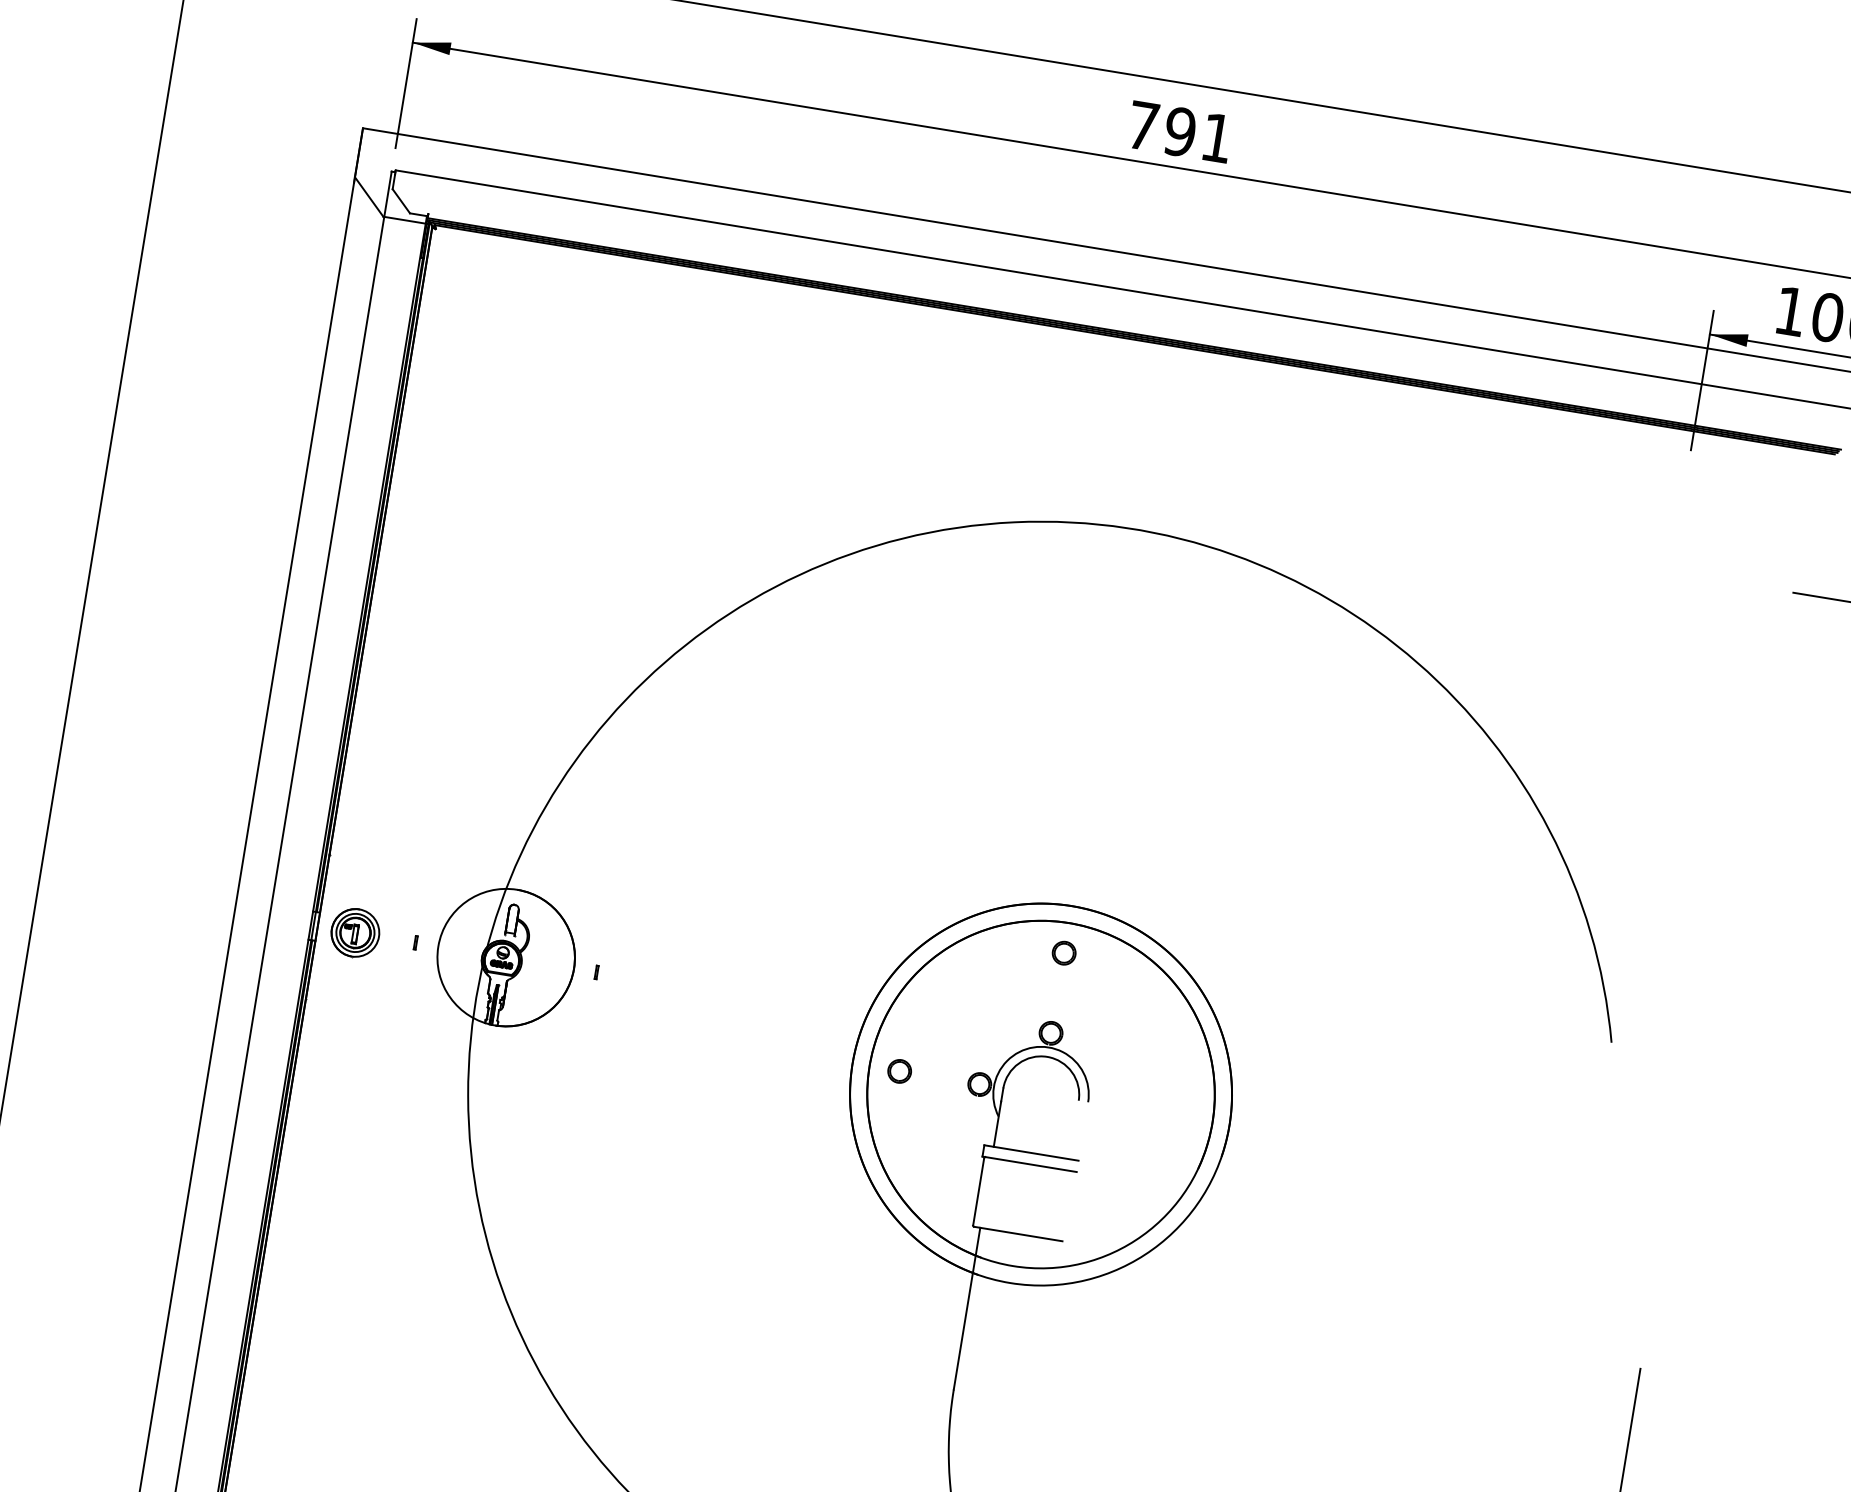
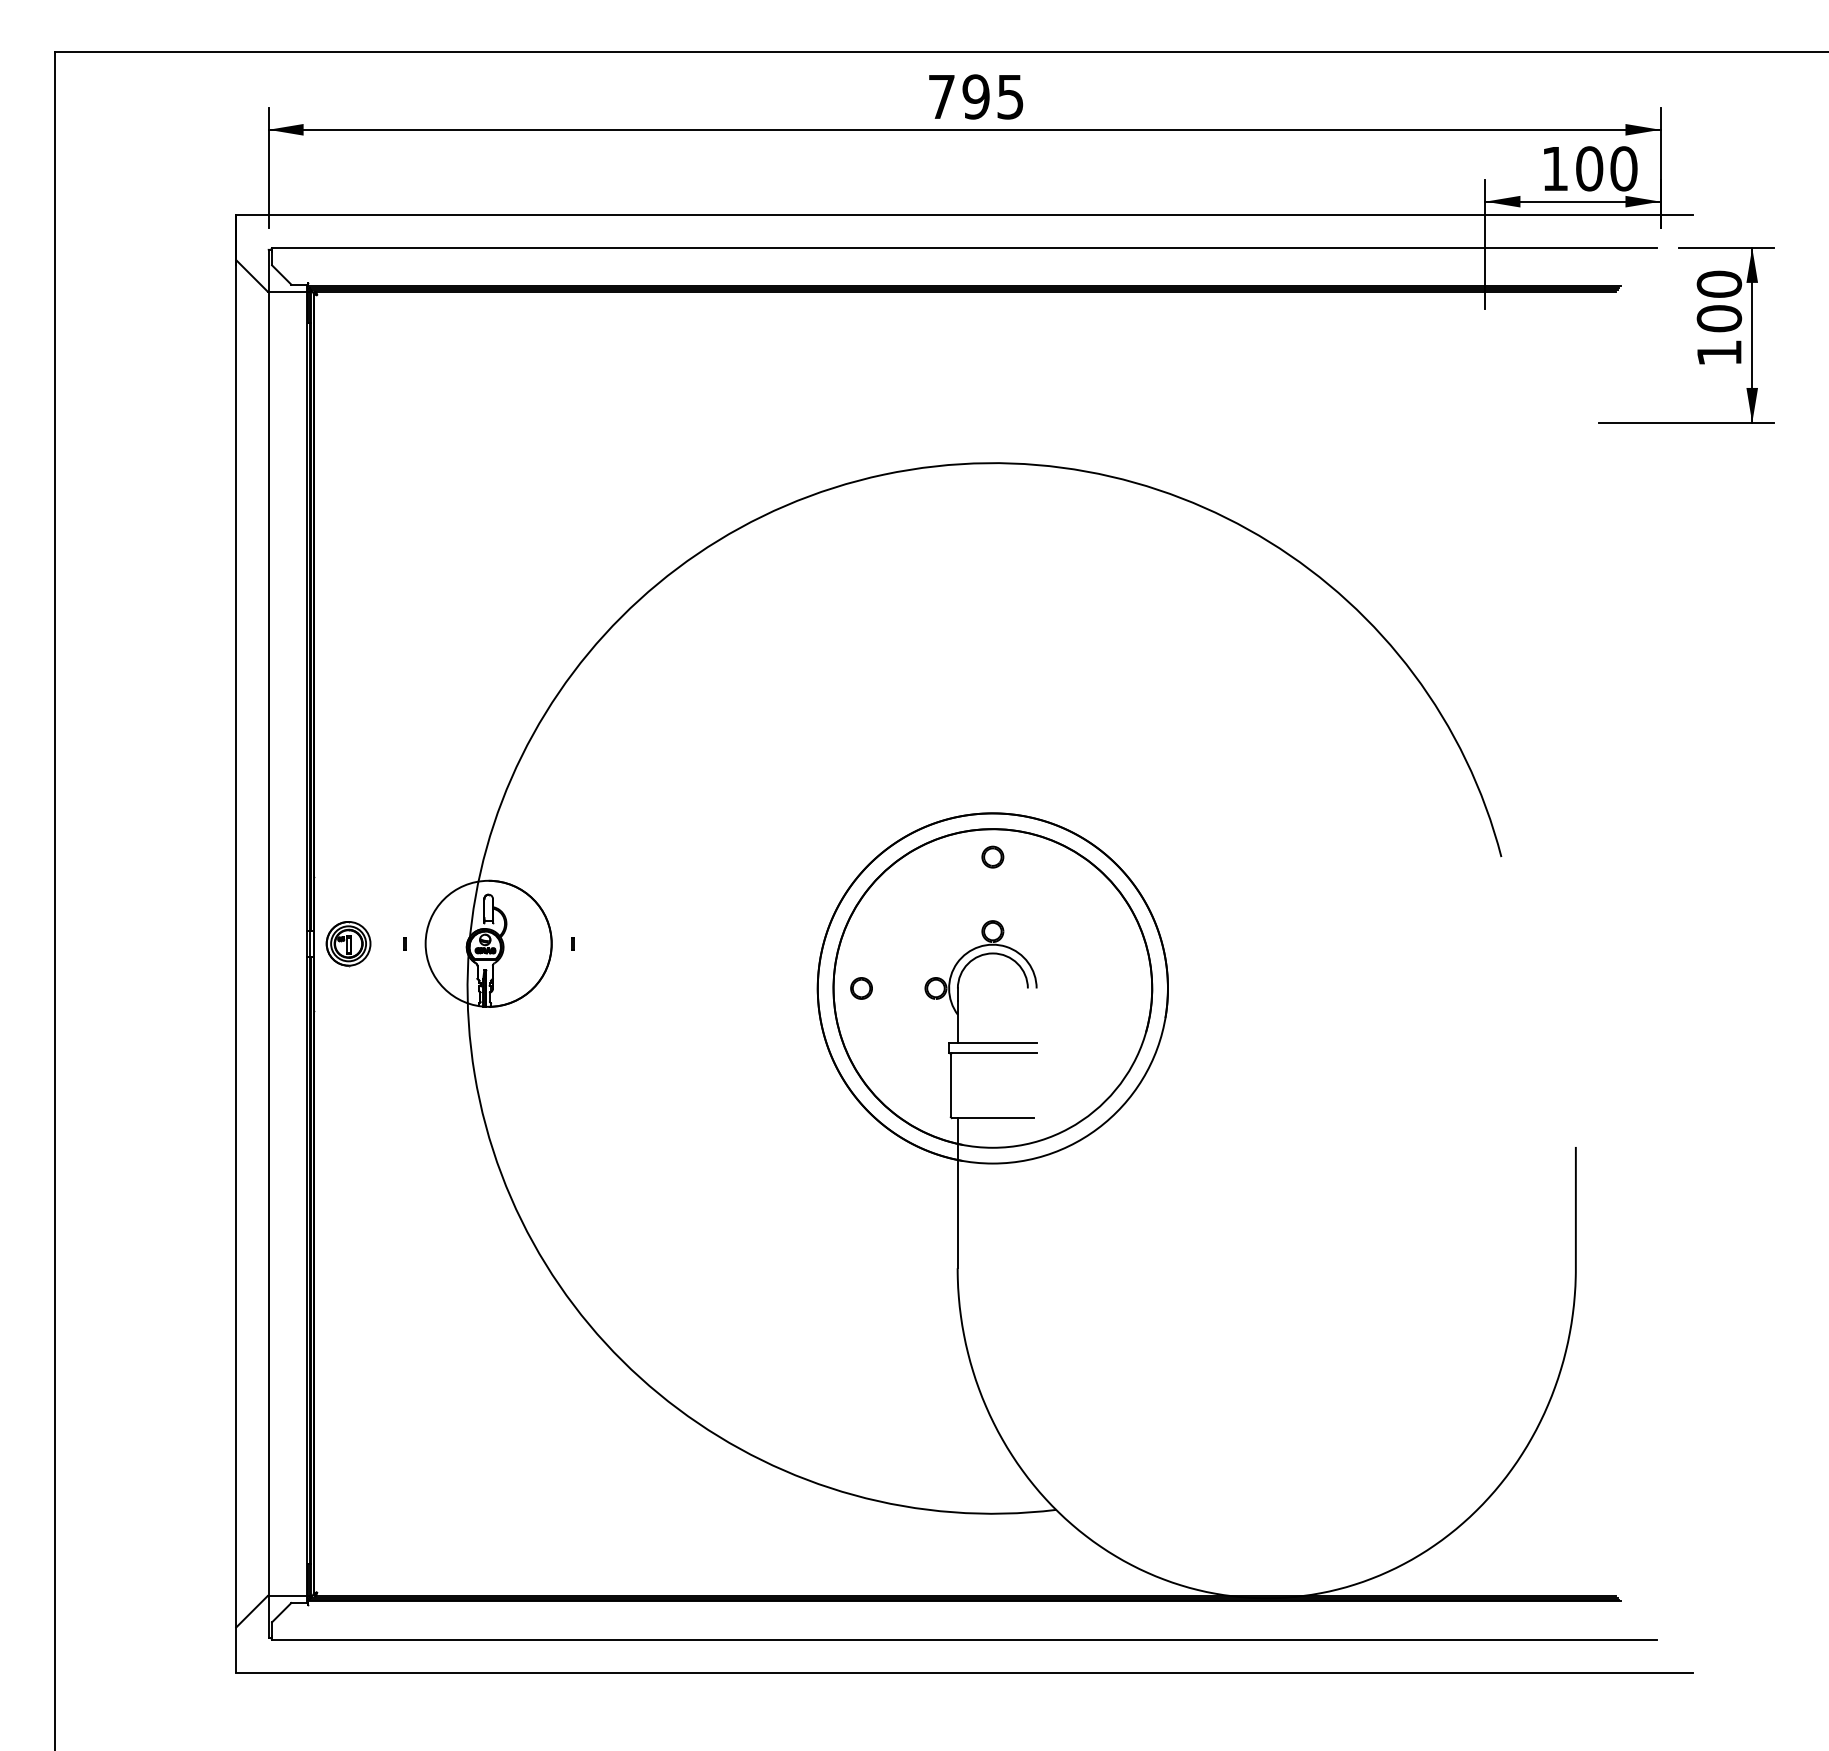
text: (1217, 138) -> (1010, 97), 791 -> 795

